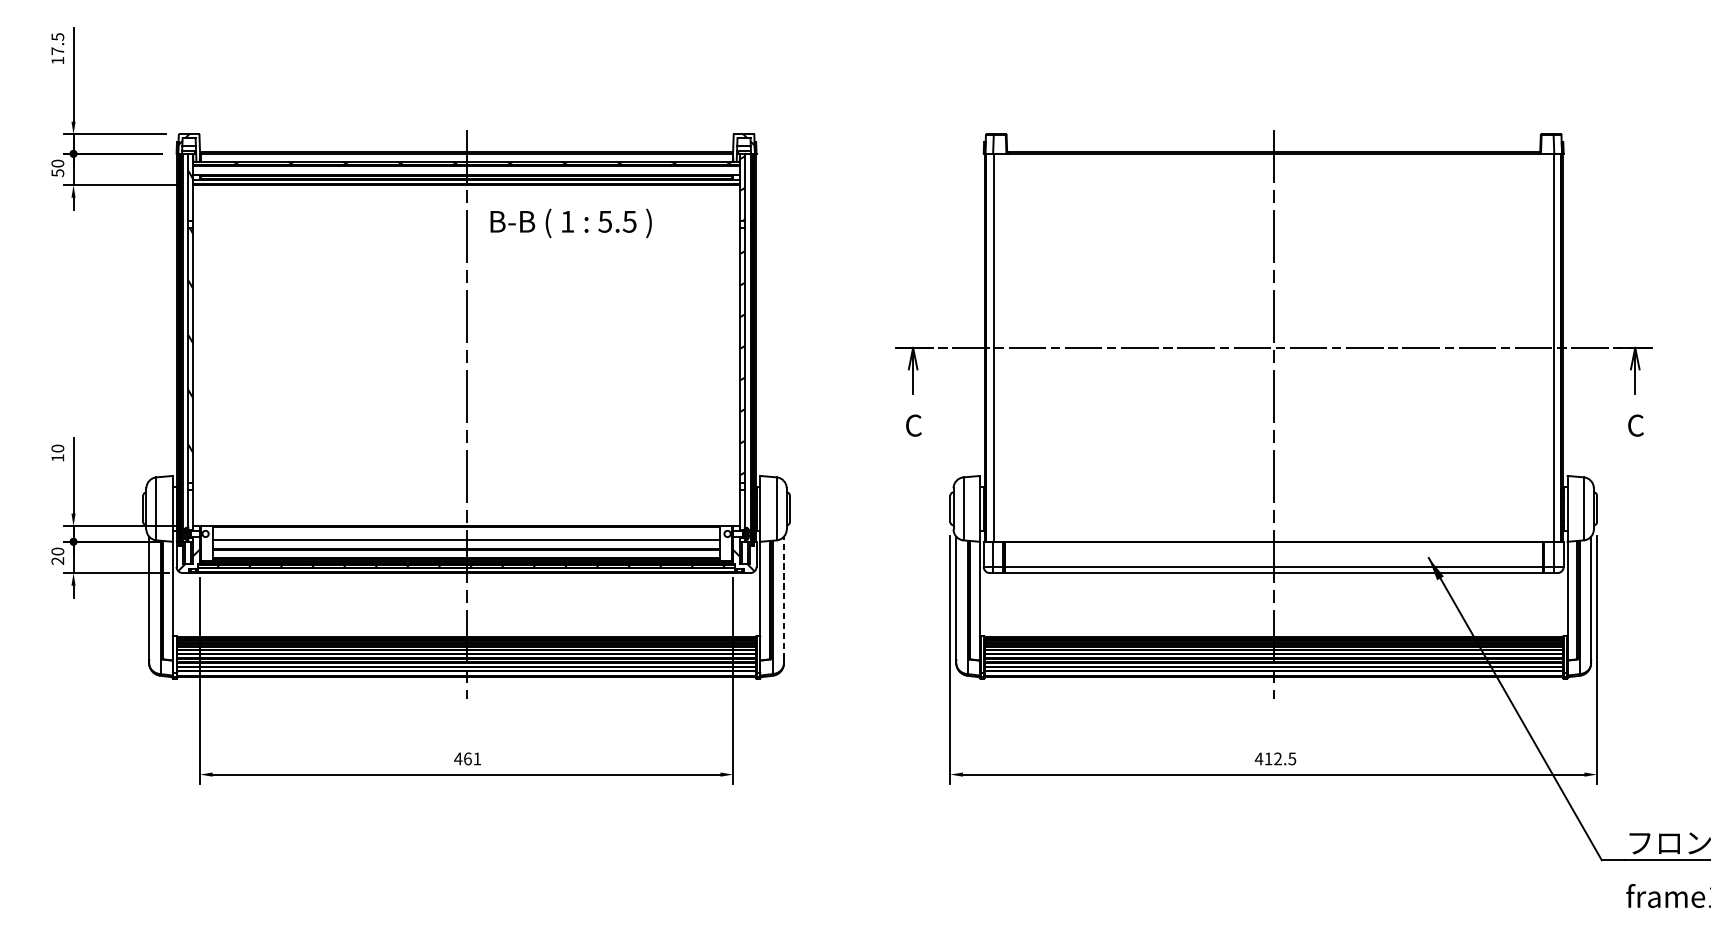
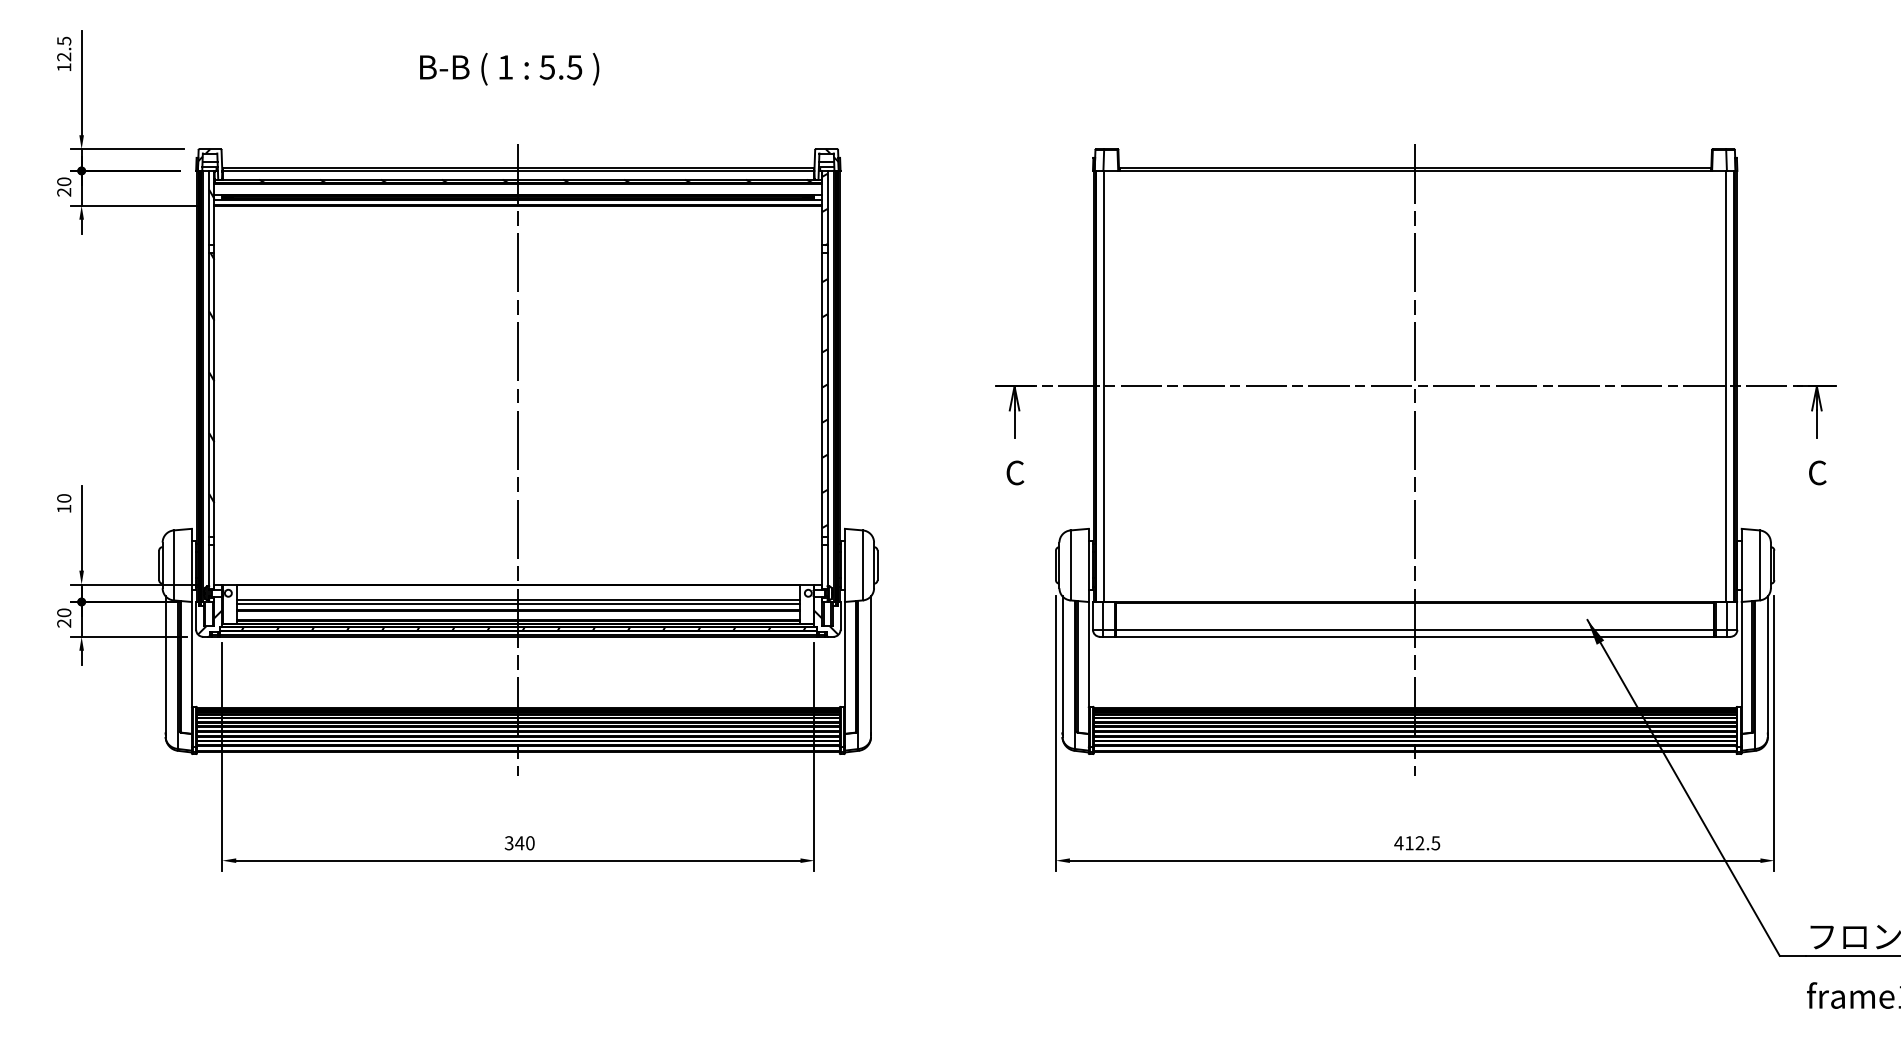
text: (58, 50) -> (64, 56), 17.5 -> 12.5
text: (58, 173) -> (64, 192), 50 -> 20
text: (571, 222) -> (509, 68), moved
line: (466, 543) -> (518, 603), added
line: (784, 598) -> (871, 664), dashed -> solid
text: (467, 759) -> (519, 843), 461 -> 340

